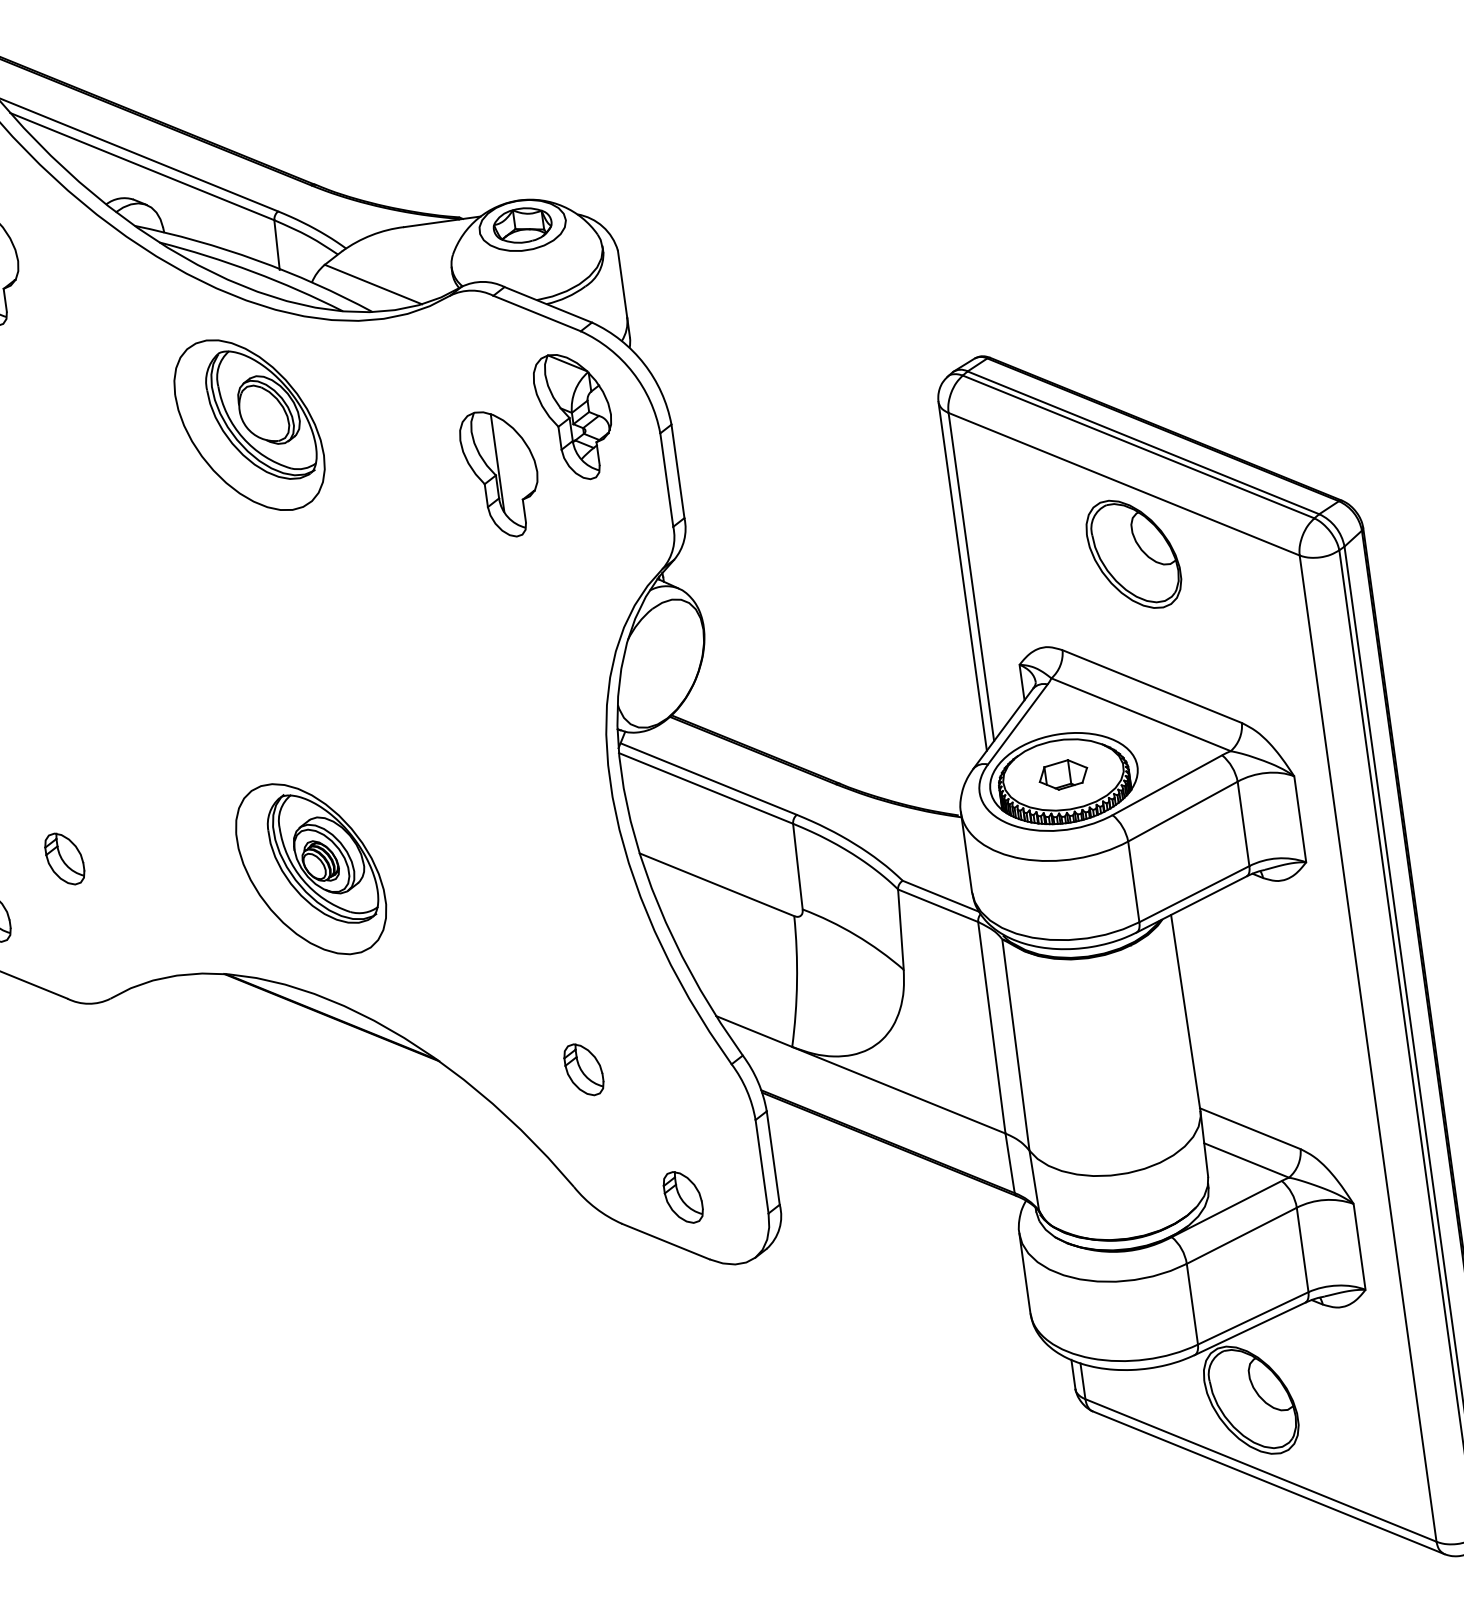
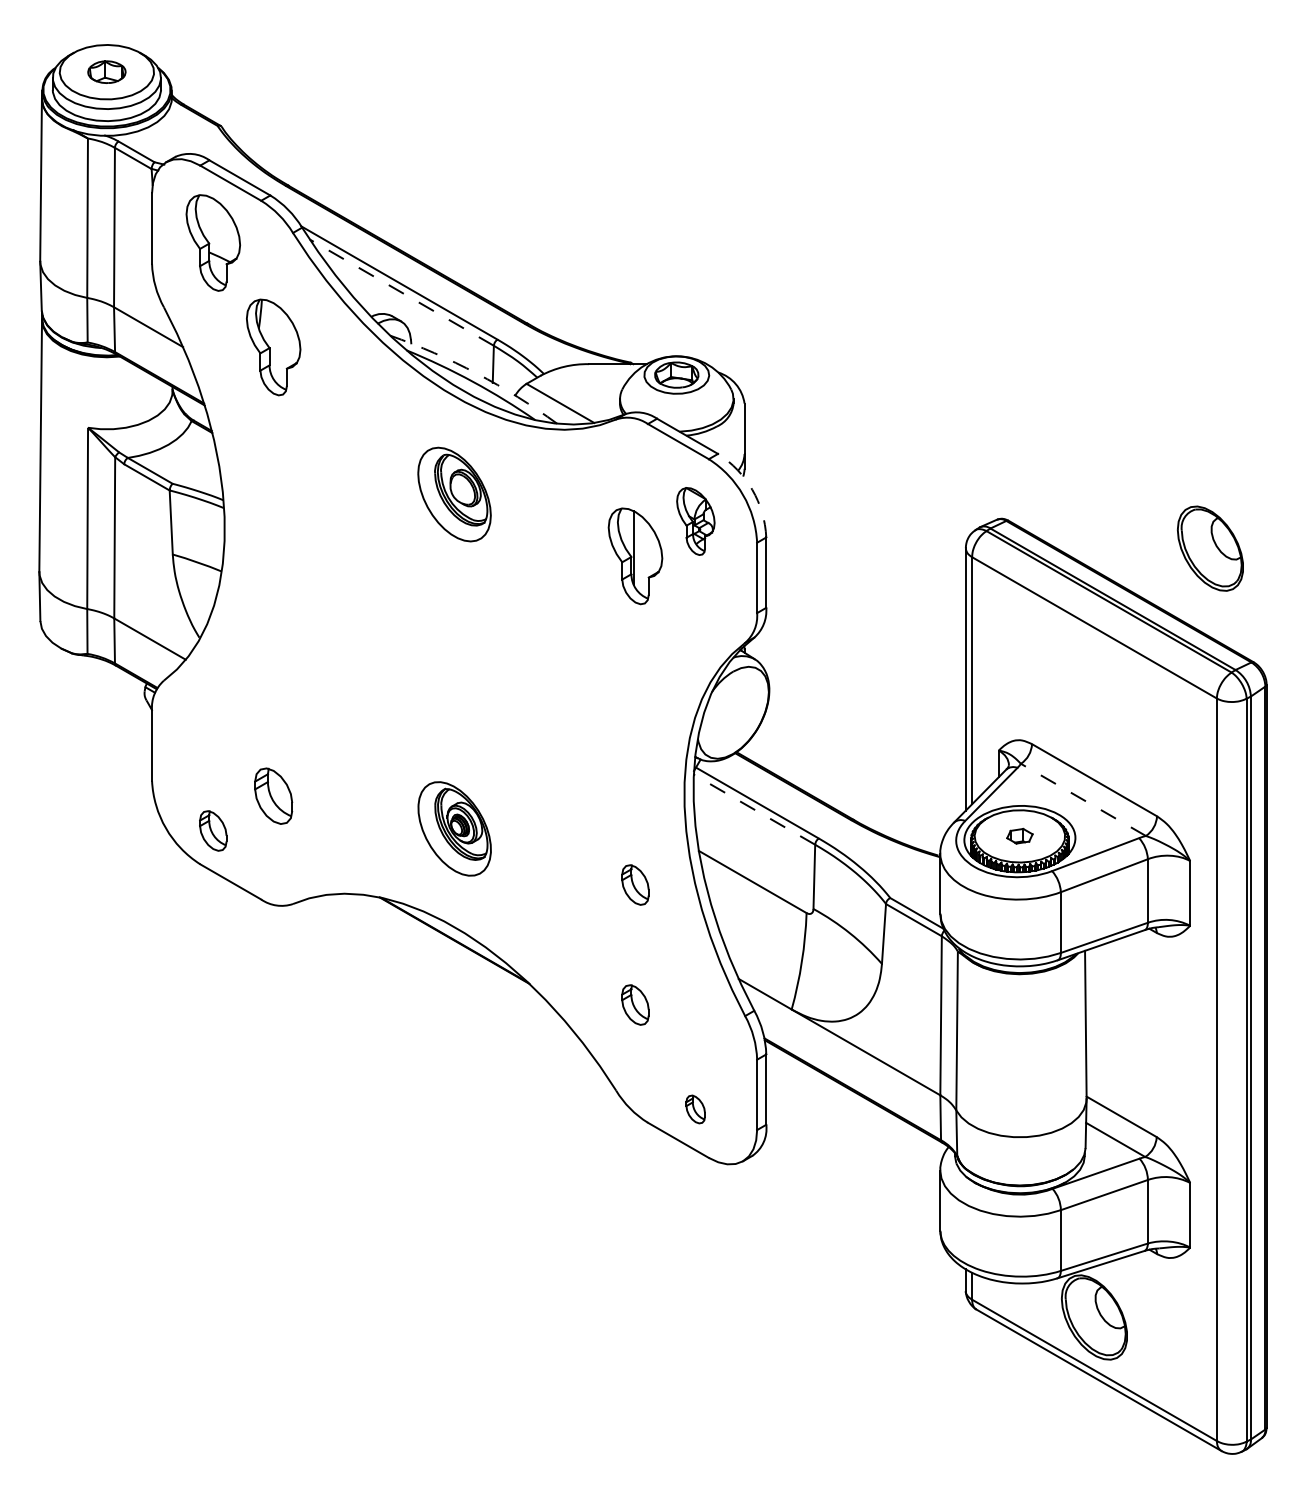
line: (141, 166) -> (401, 292), solid -> dashed
arc: (256, 260) -> (476, 373), solid -> dashed
arc: (644, 363) -> (752, 489), solid -> dashed
part: (574, 416) -> (695, 521), size x0.7
part: (249, 425) -> (454, 494), size x0.7
part: (1133, 554) -> (1210, 548), moved
line: (1141, 714) -> (1083, 799), solid -> dashed
part: (1062, 773) -> (1019, 835), size x0.7
line: (705, 788) -> (754, 809), solid -> dashed
part: (64, 858) -> (273, 795), size x1.4
part: (310, 868) -> (454, 828), size x0.7
part: (561, 909) -> (635, 884), added
part: (682, 1197) -> (695, 1109), size x0.7

